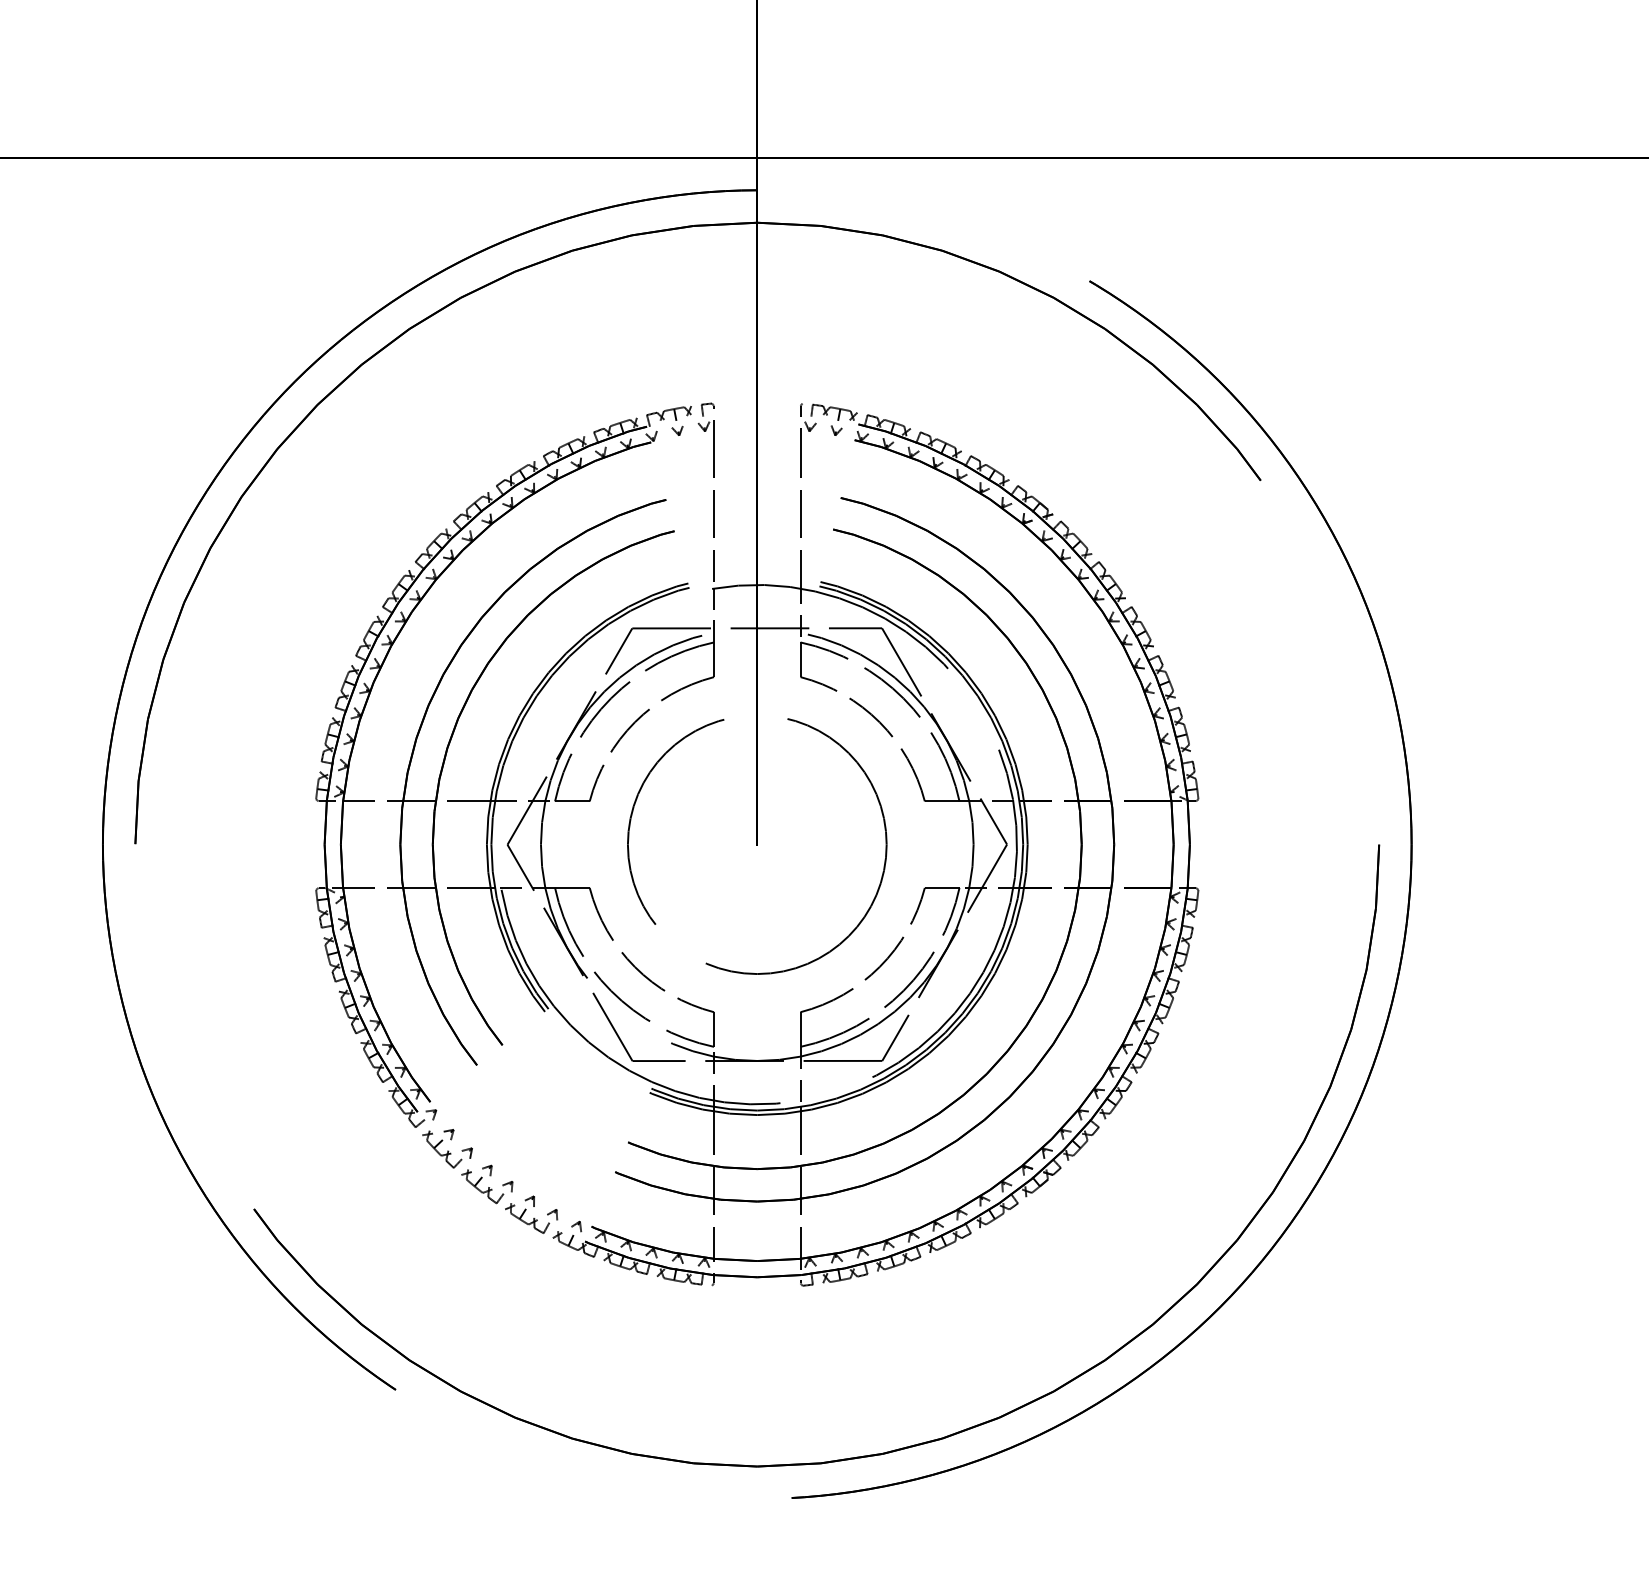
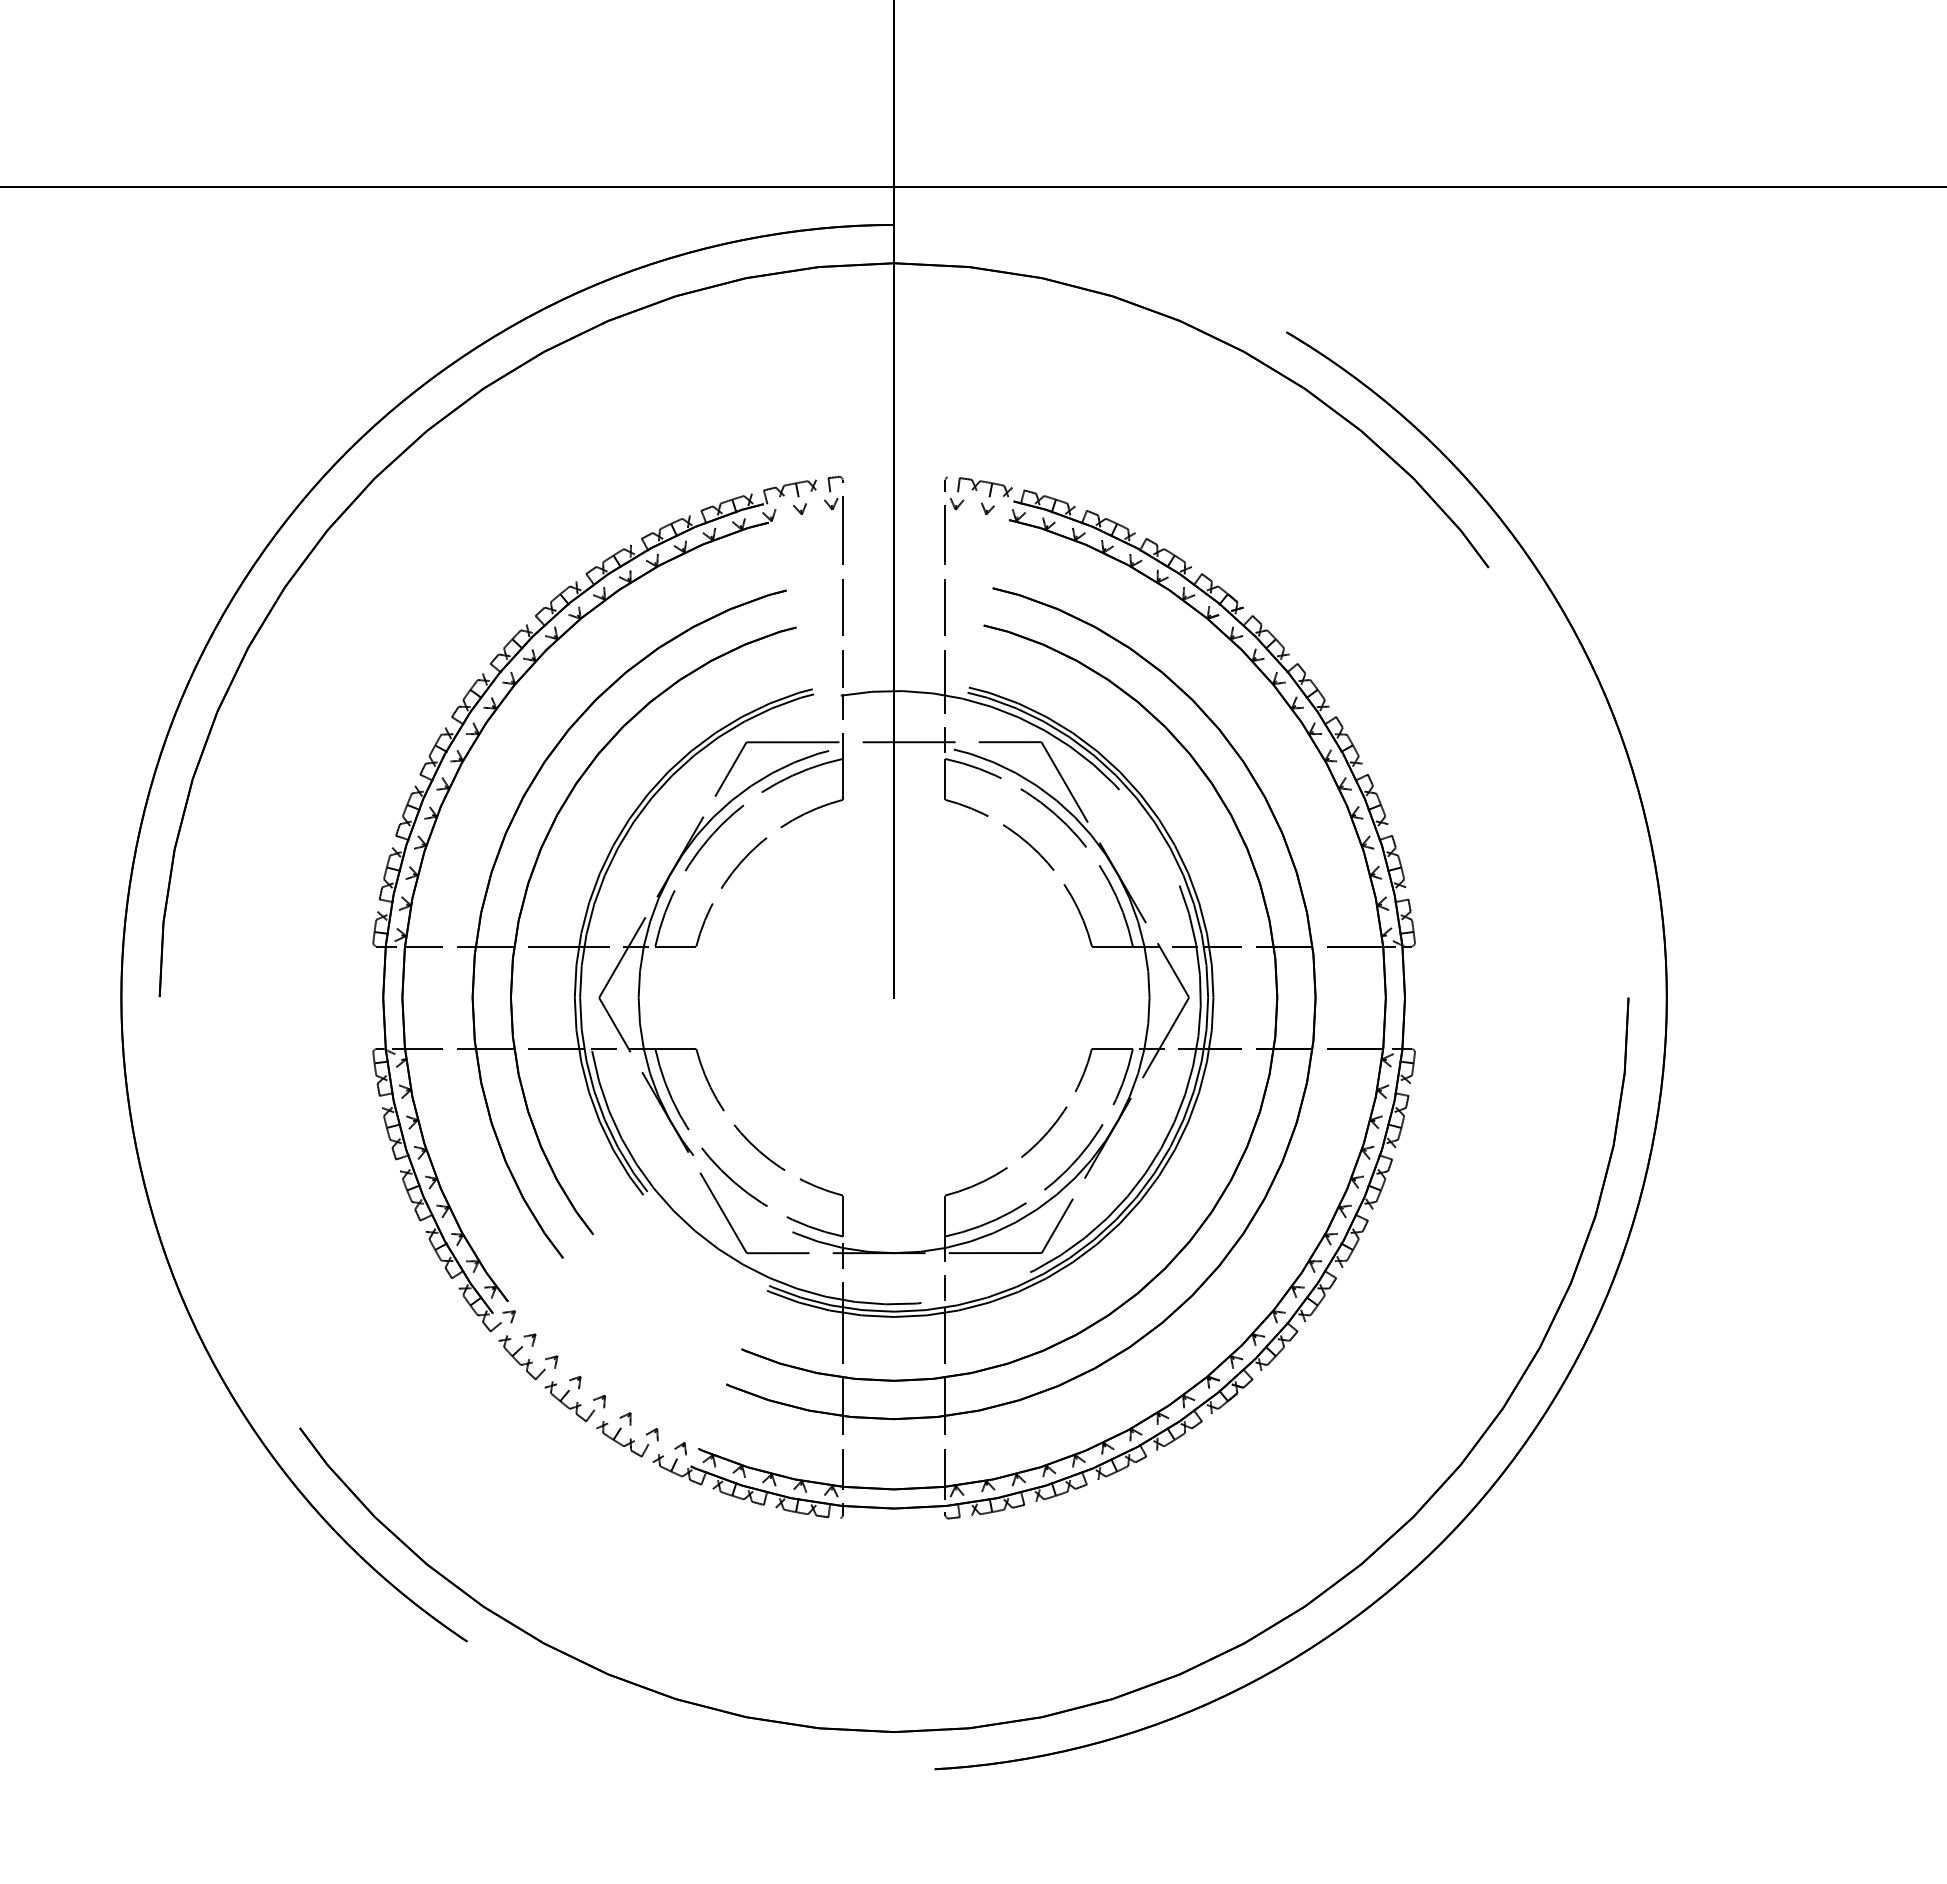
circle: (756, 846) -> (893, 999), removed

